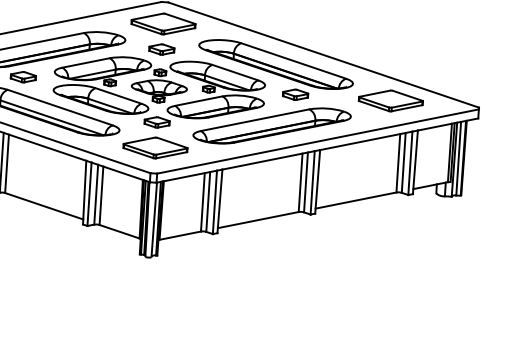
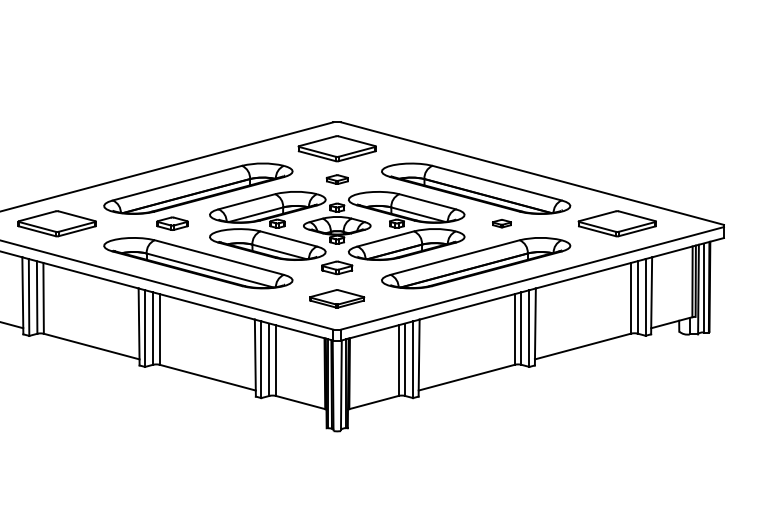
part: (162, 49) -> (337, 179), size x0.7
part: (295, 94) -> (501, 223), size x0.6
part: (154, 147) -> (336, 298), size x0.7

